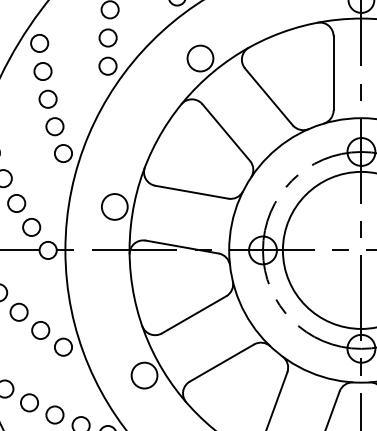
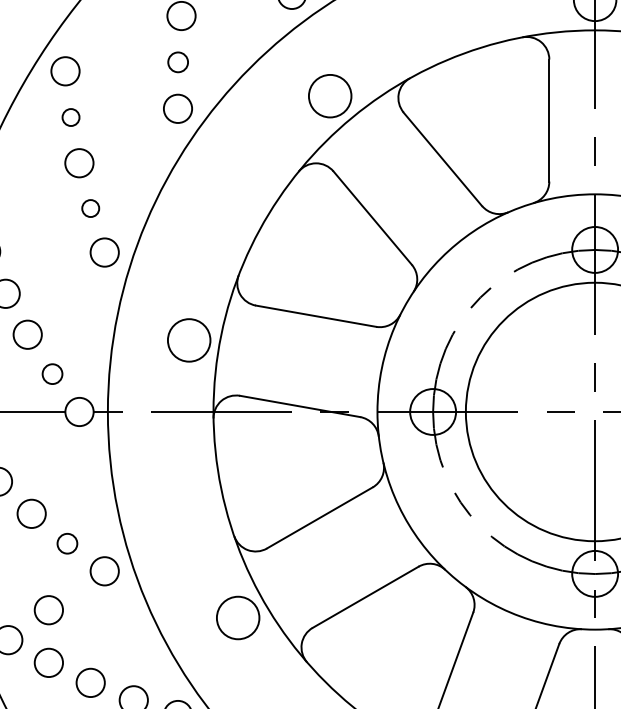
circle: (107, 37) -> (177, 61), size x0.7
circle: (42, 71) -> (70, 117), size x0.6
circle: (54, 126) -> (89, 208), size x0.6
circle: (31, 227) -> (52, 374), size x0.7
circle: (40, 330) -> (66, 543), size x0.7
circle: (29, 370) -> (48, 609), added

